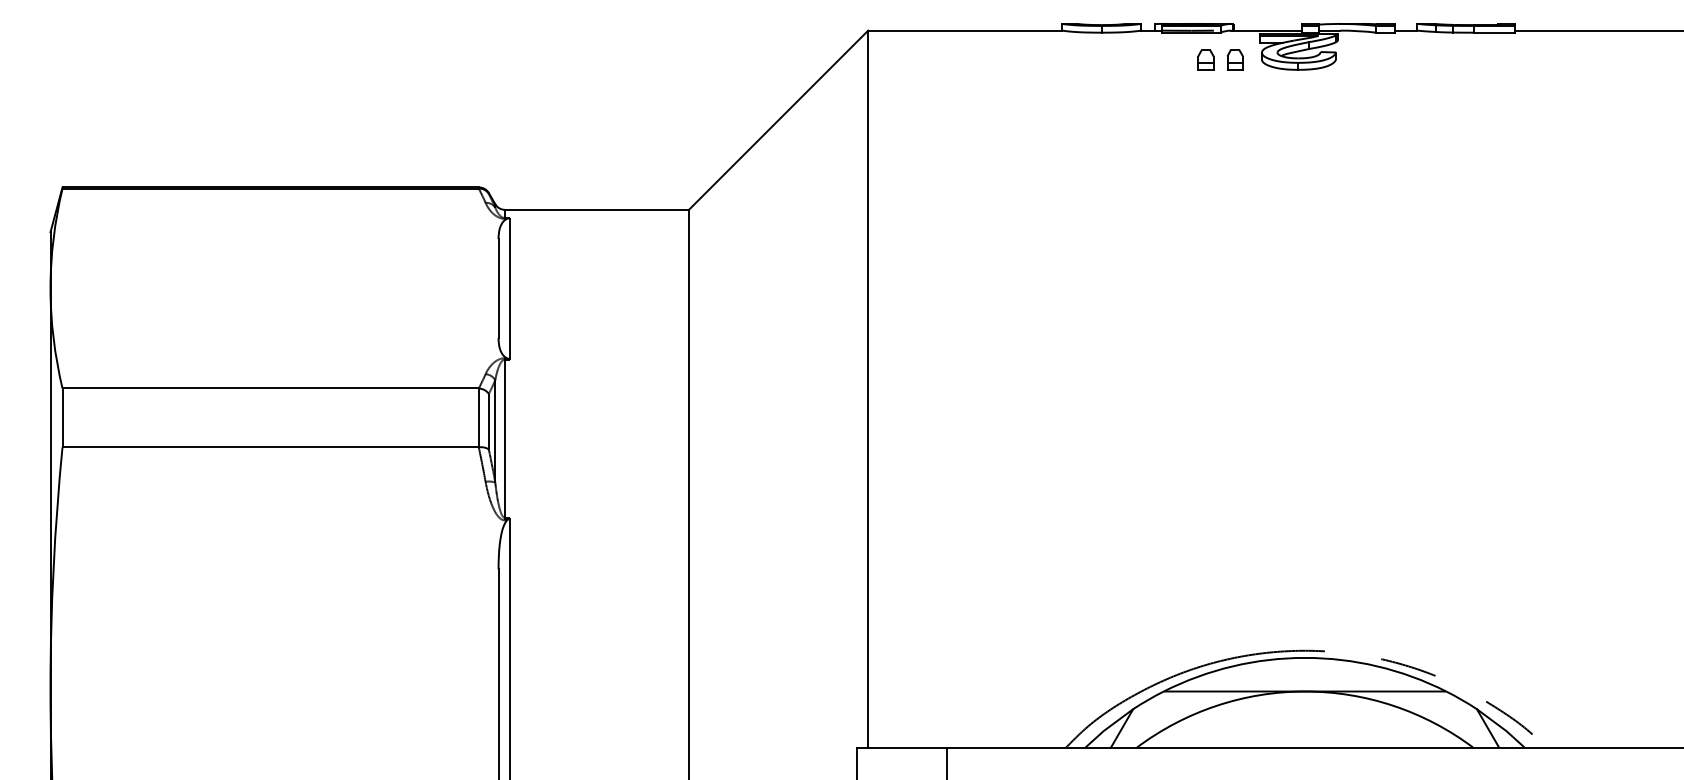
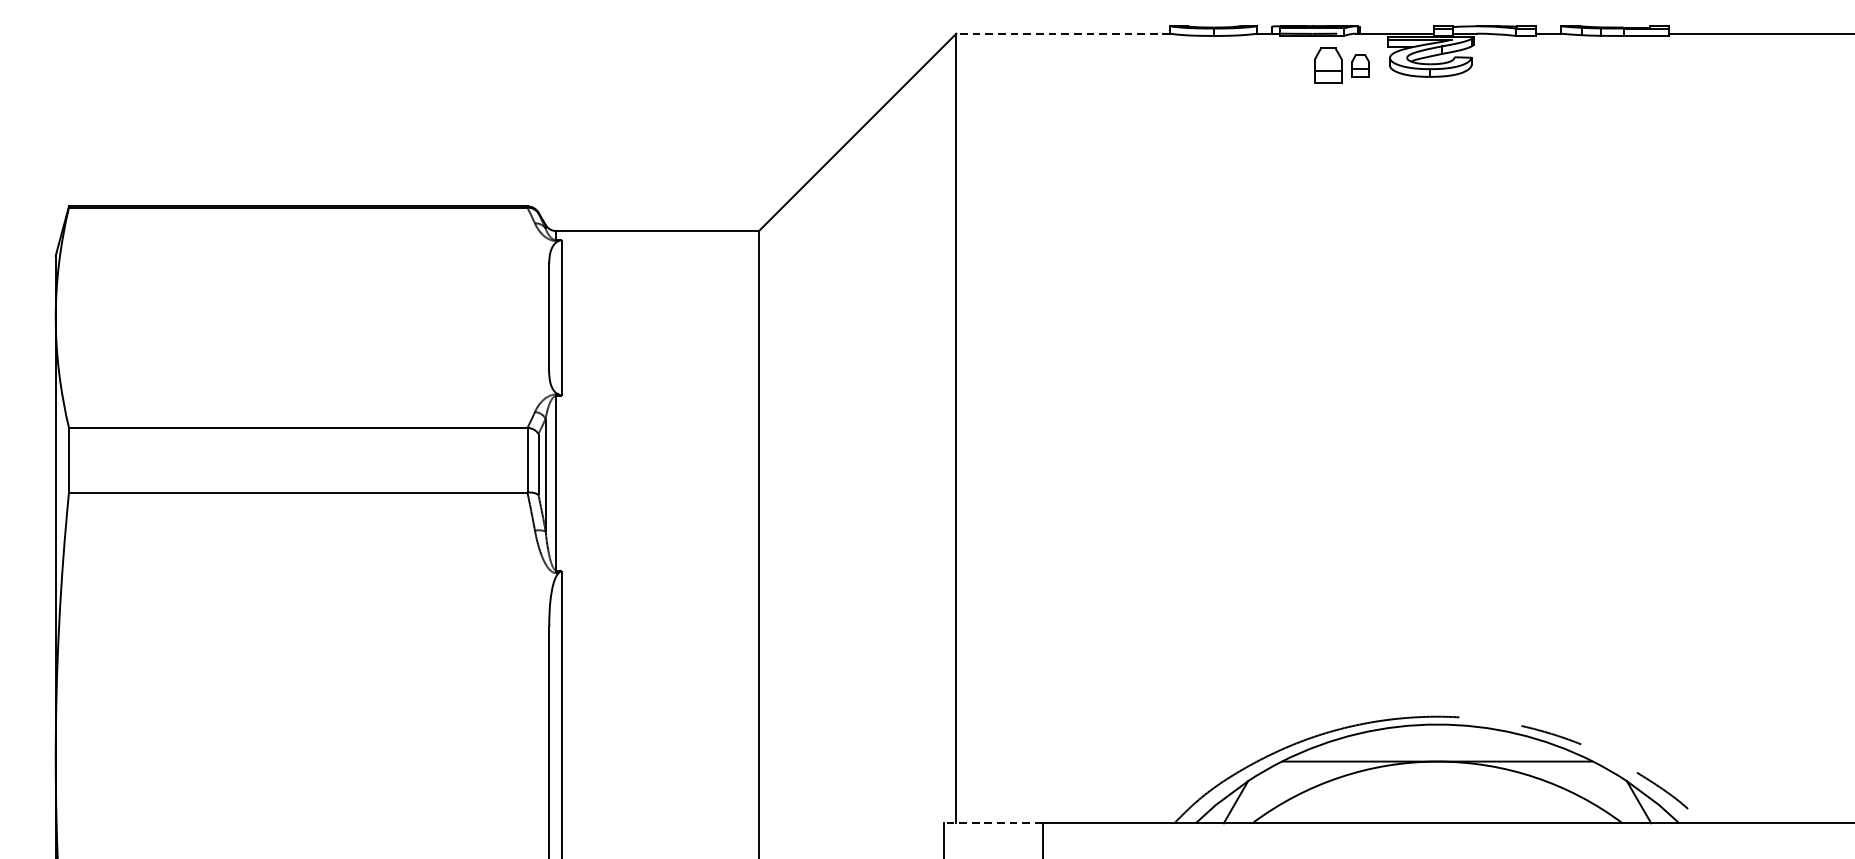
line: (964, 30) -> (1062, 33), solid -> dashed
part: (1205, 59) -> (1327, 65), size x1.6
line: (901, 747) -> (993, 823), solid -> dashed

